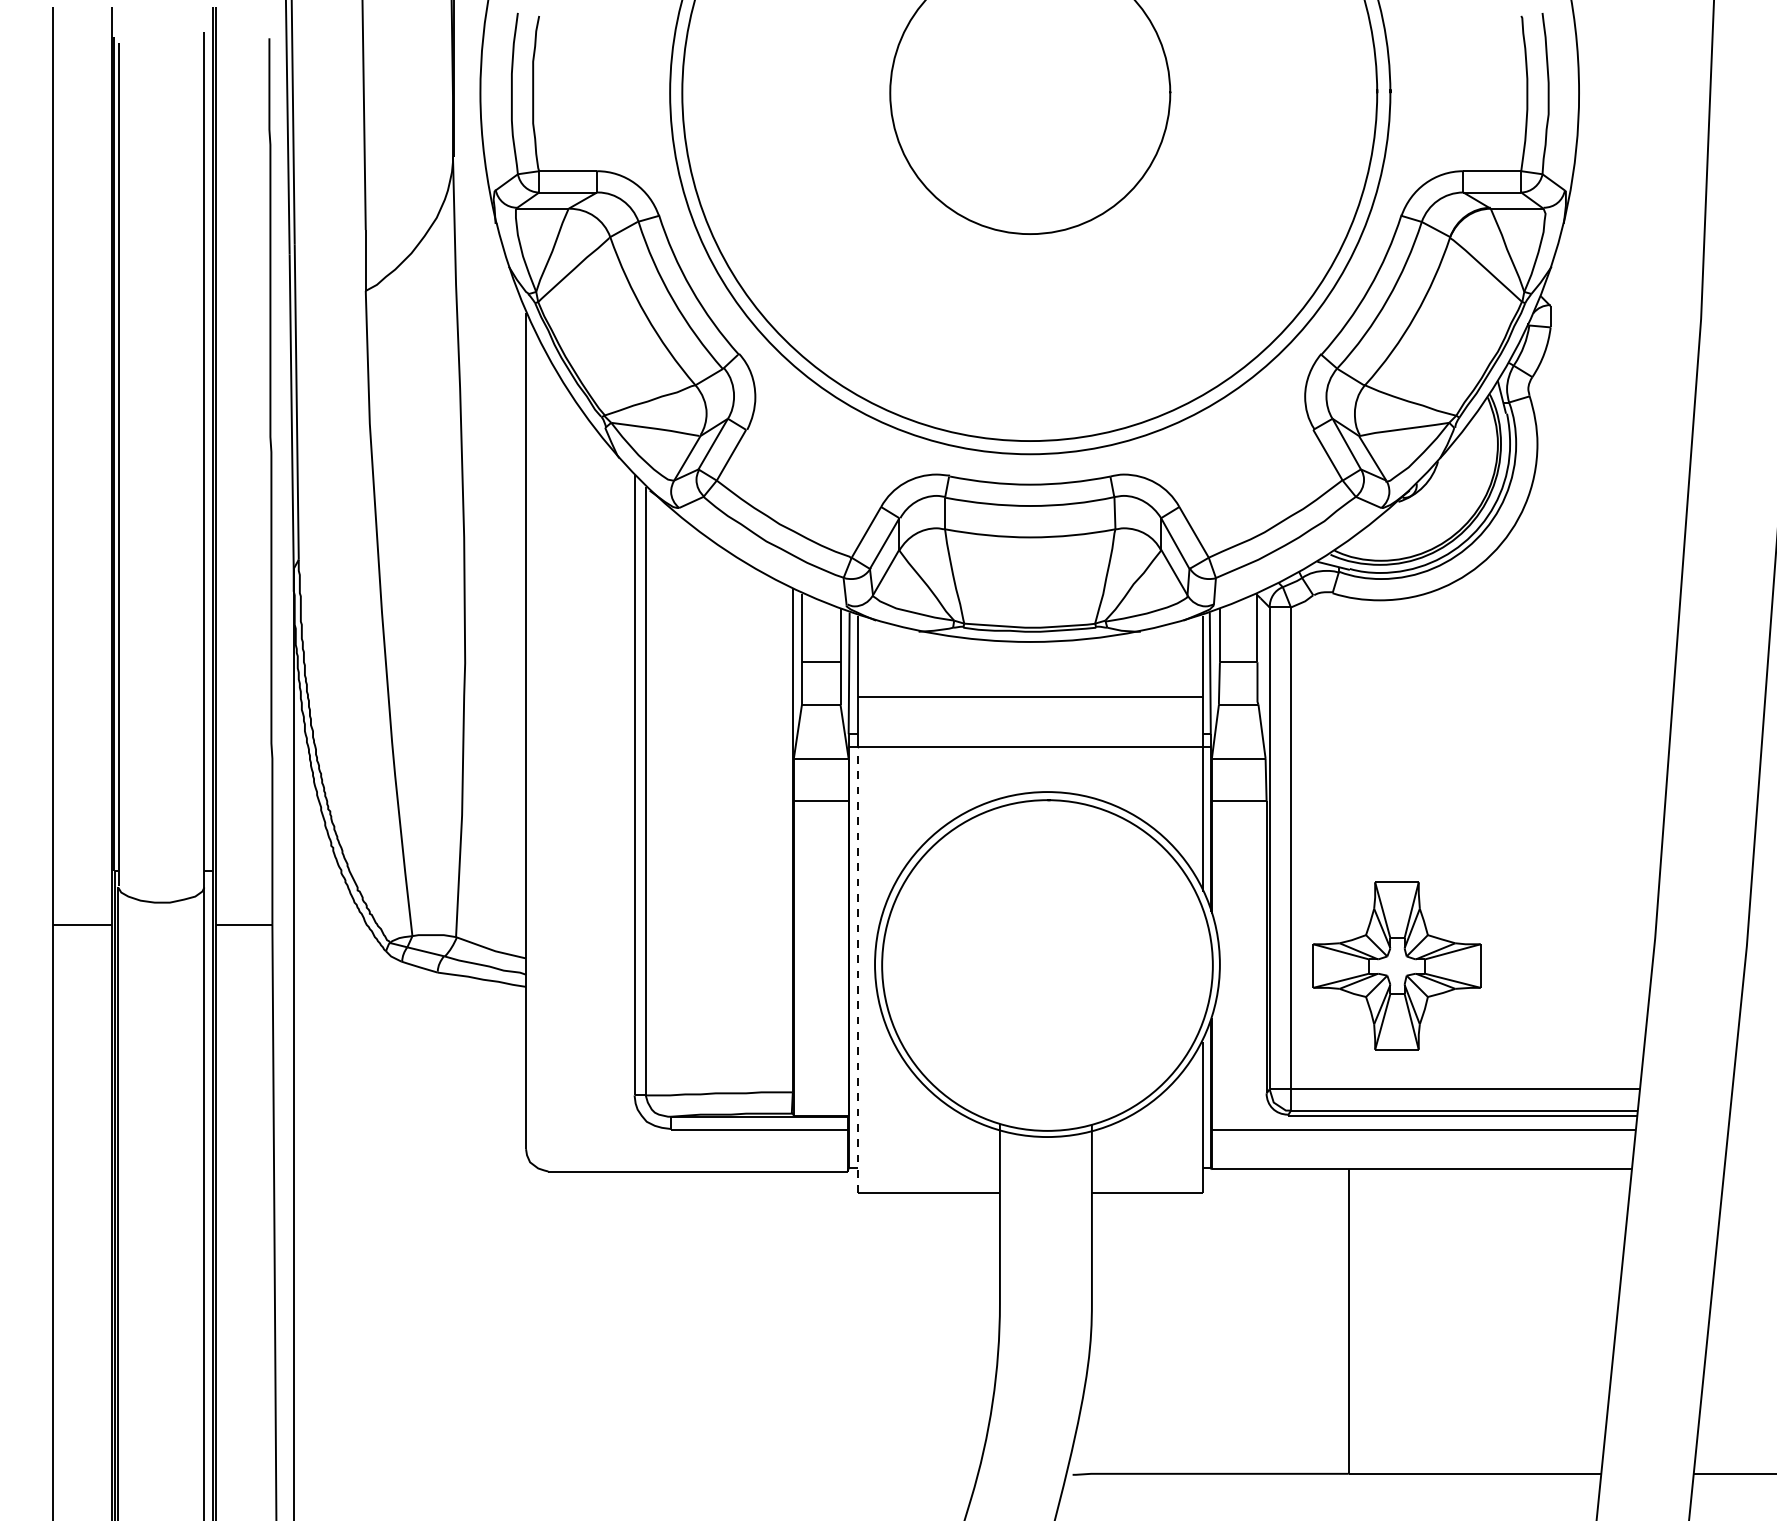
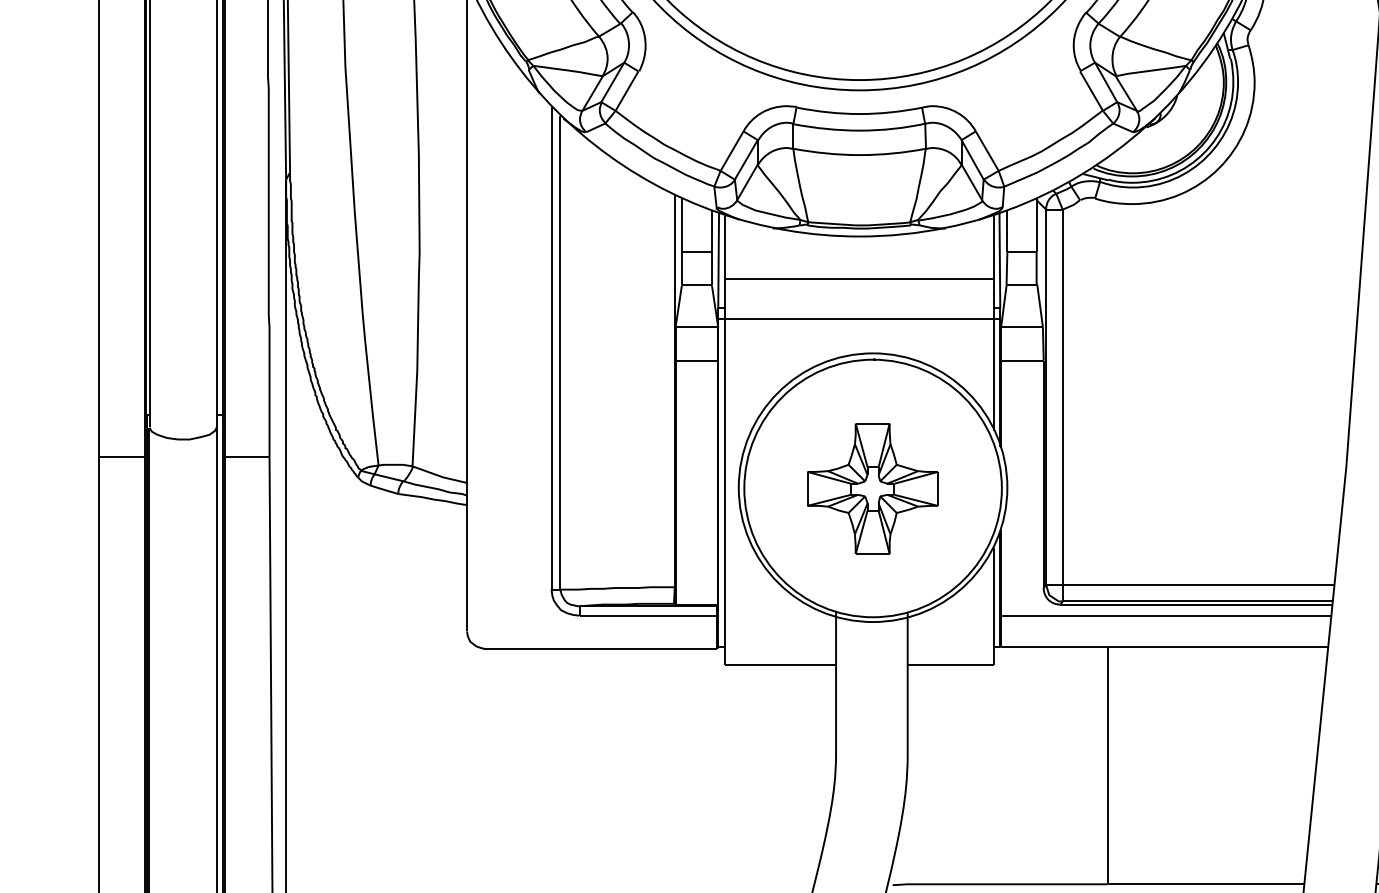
part: (1396, 965) -> (872, 488), moved
line: (857, 969) -> (725, 491), dashed -> solid

